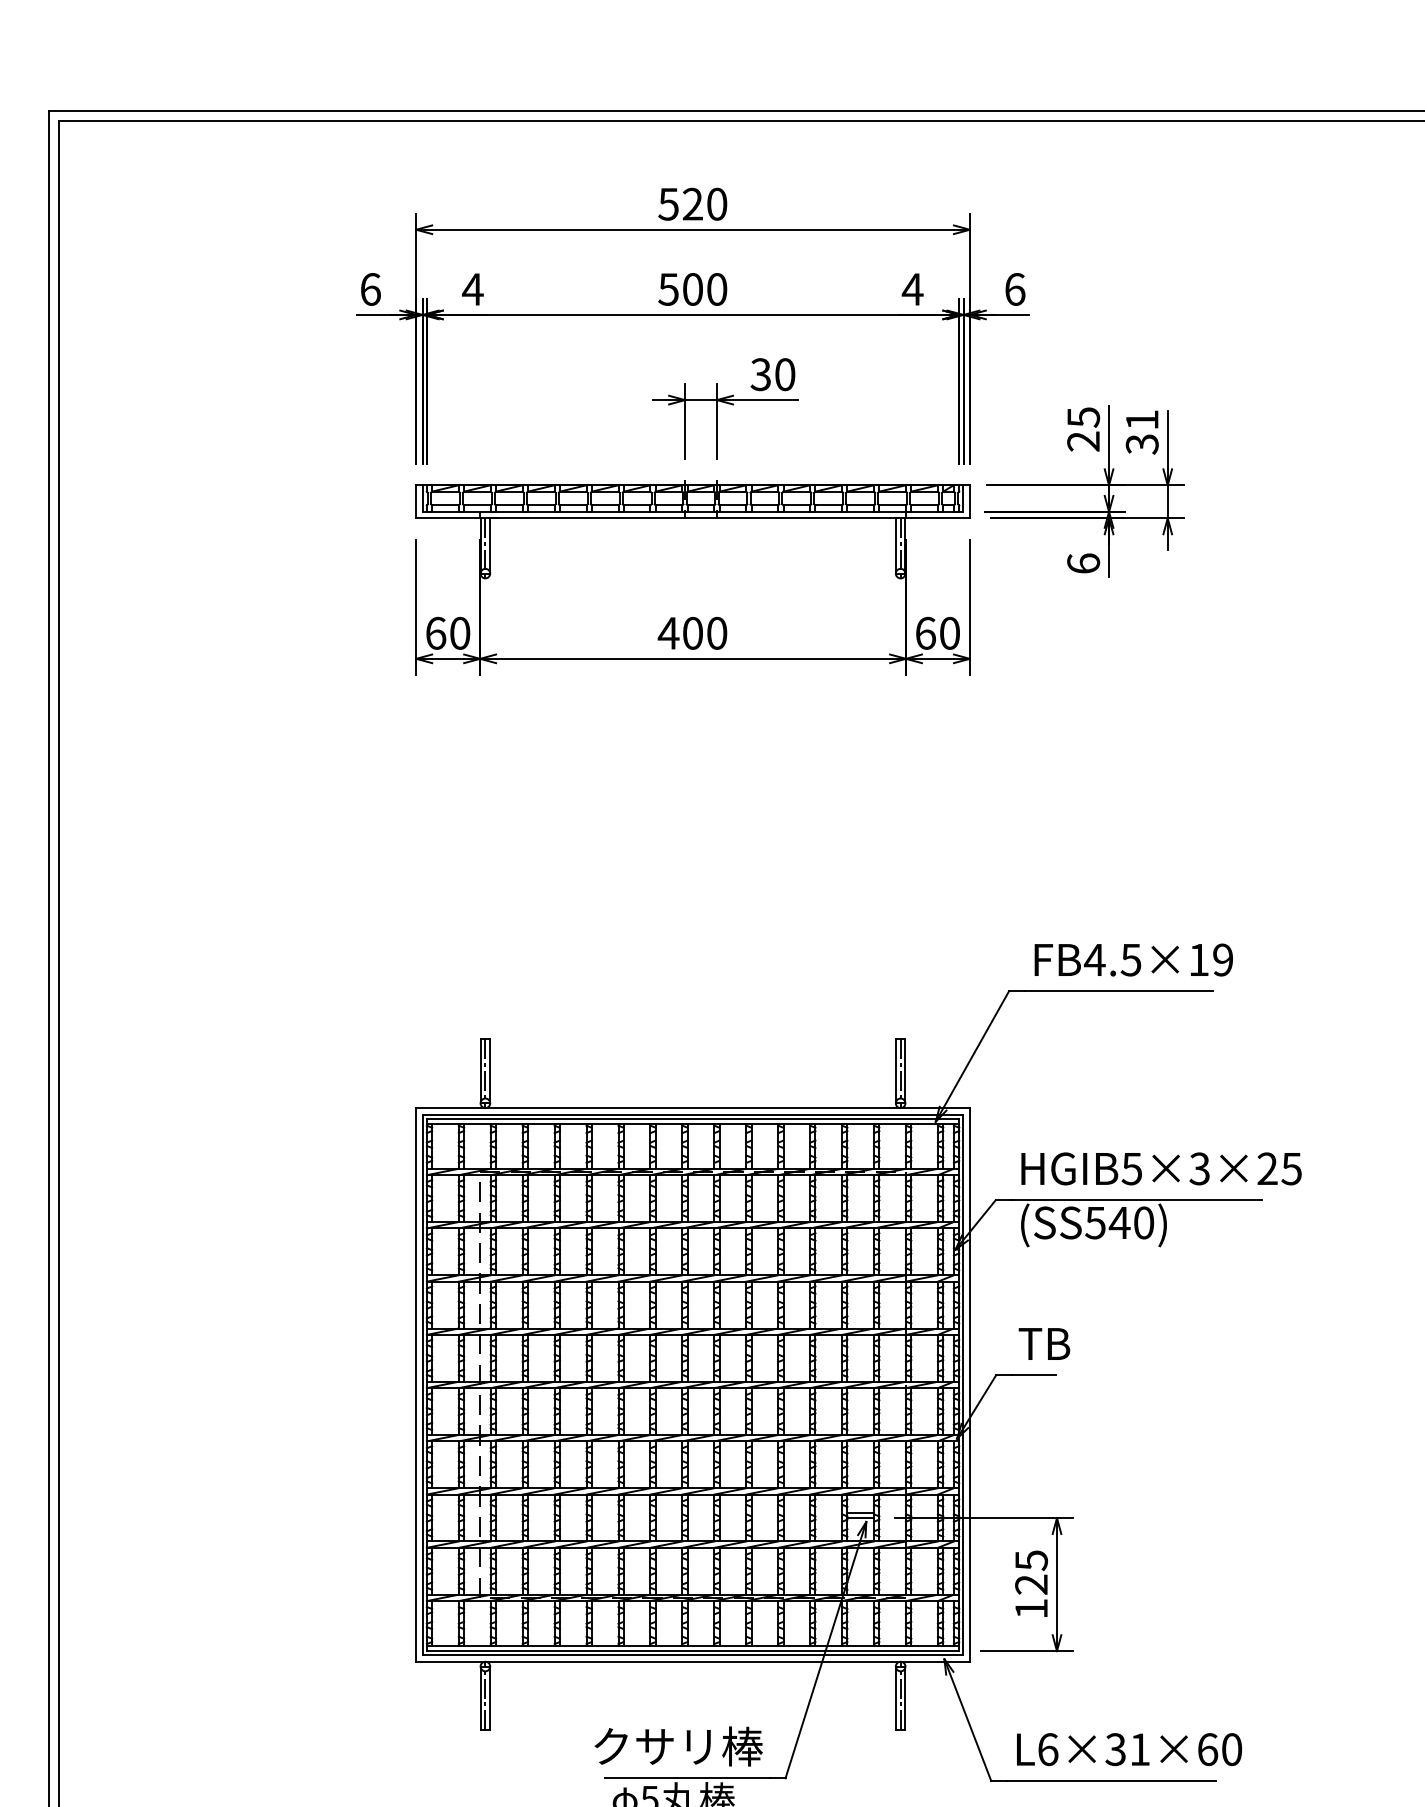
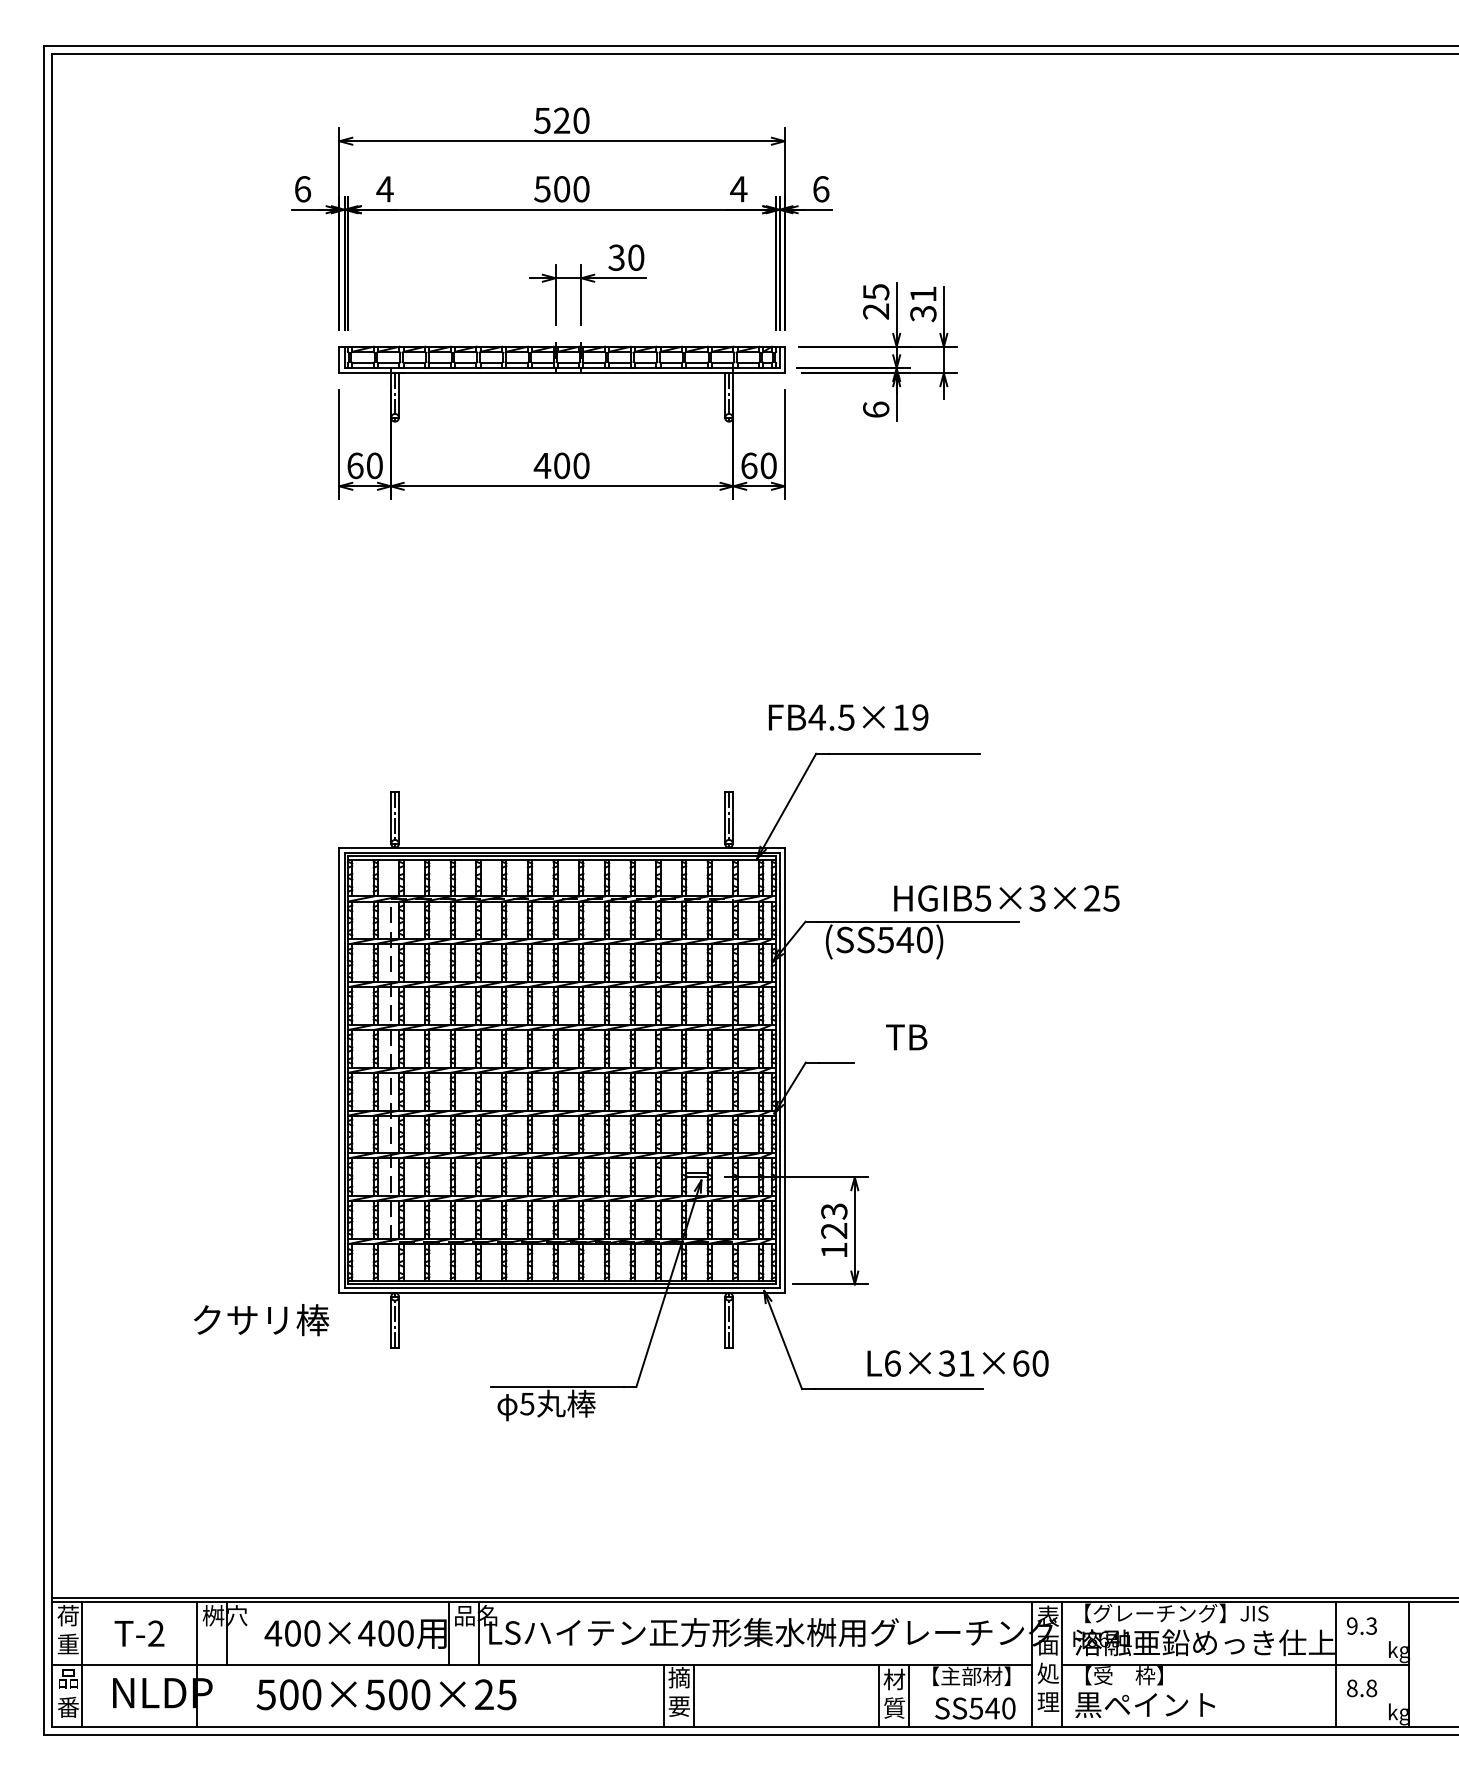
text: (1133, 959) -> (848, 717), moved
text: (1161, 1168) -> (1006, 898), moved
text: (1044, 1344) -> (906, 1037), moved
text: (1031, 1559) -> (834, 1210), 125 -> 123
text: (678, 1747) -> (261, 1320), moved
text: (1128, 1749) -> (957, 1363), moved

